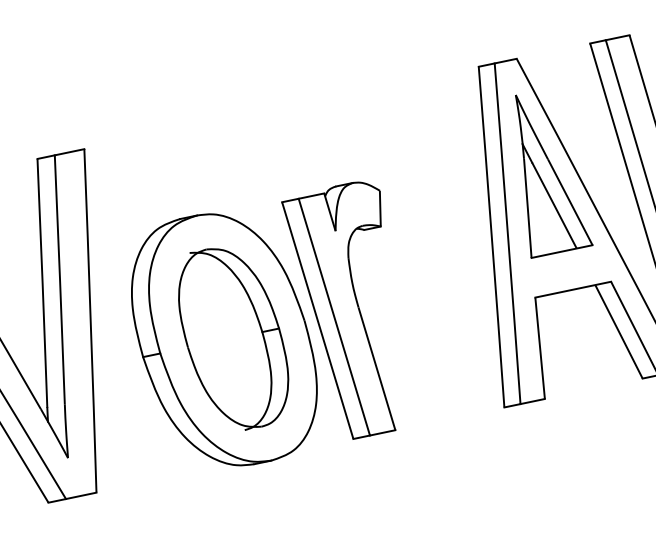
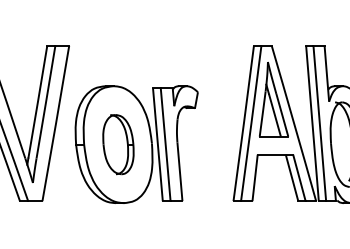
part: (233, 337) -> (118, 144), size x0.7

